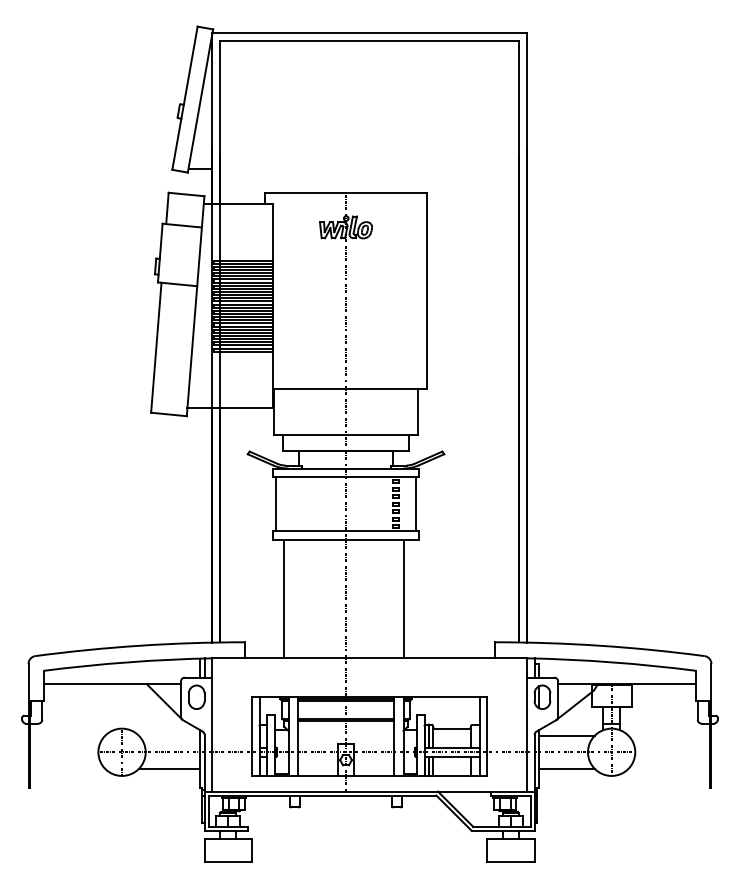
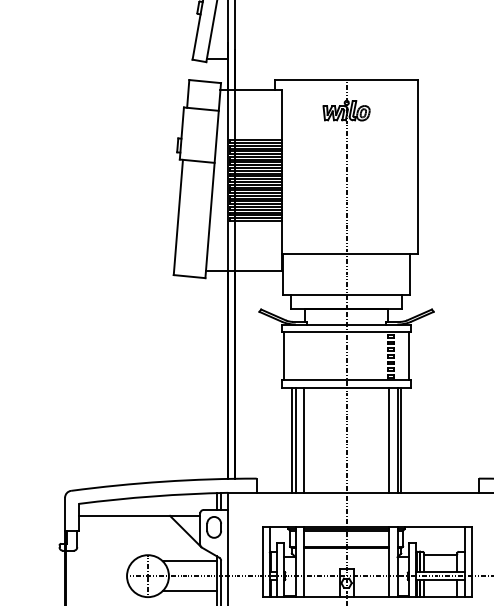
line: (288, 599) -> (295, 440), added
line: (297, 599) -> (303, 440), added
line: (394, 599) -> (389, 440), added
line: (407, 599) -> (401, 440), added
line: (168, 735) -> (189, 561), added

